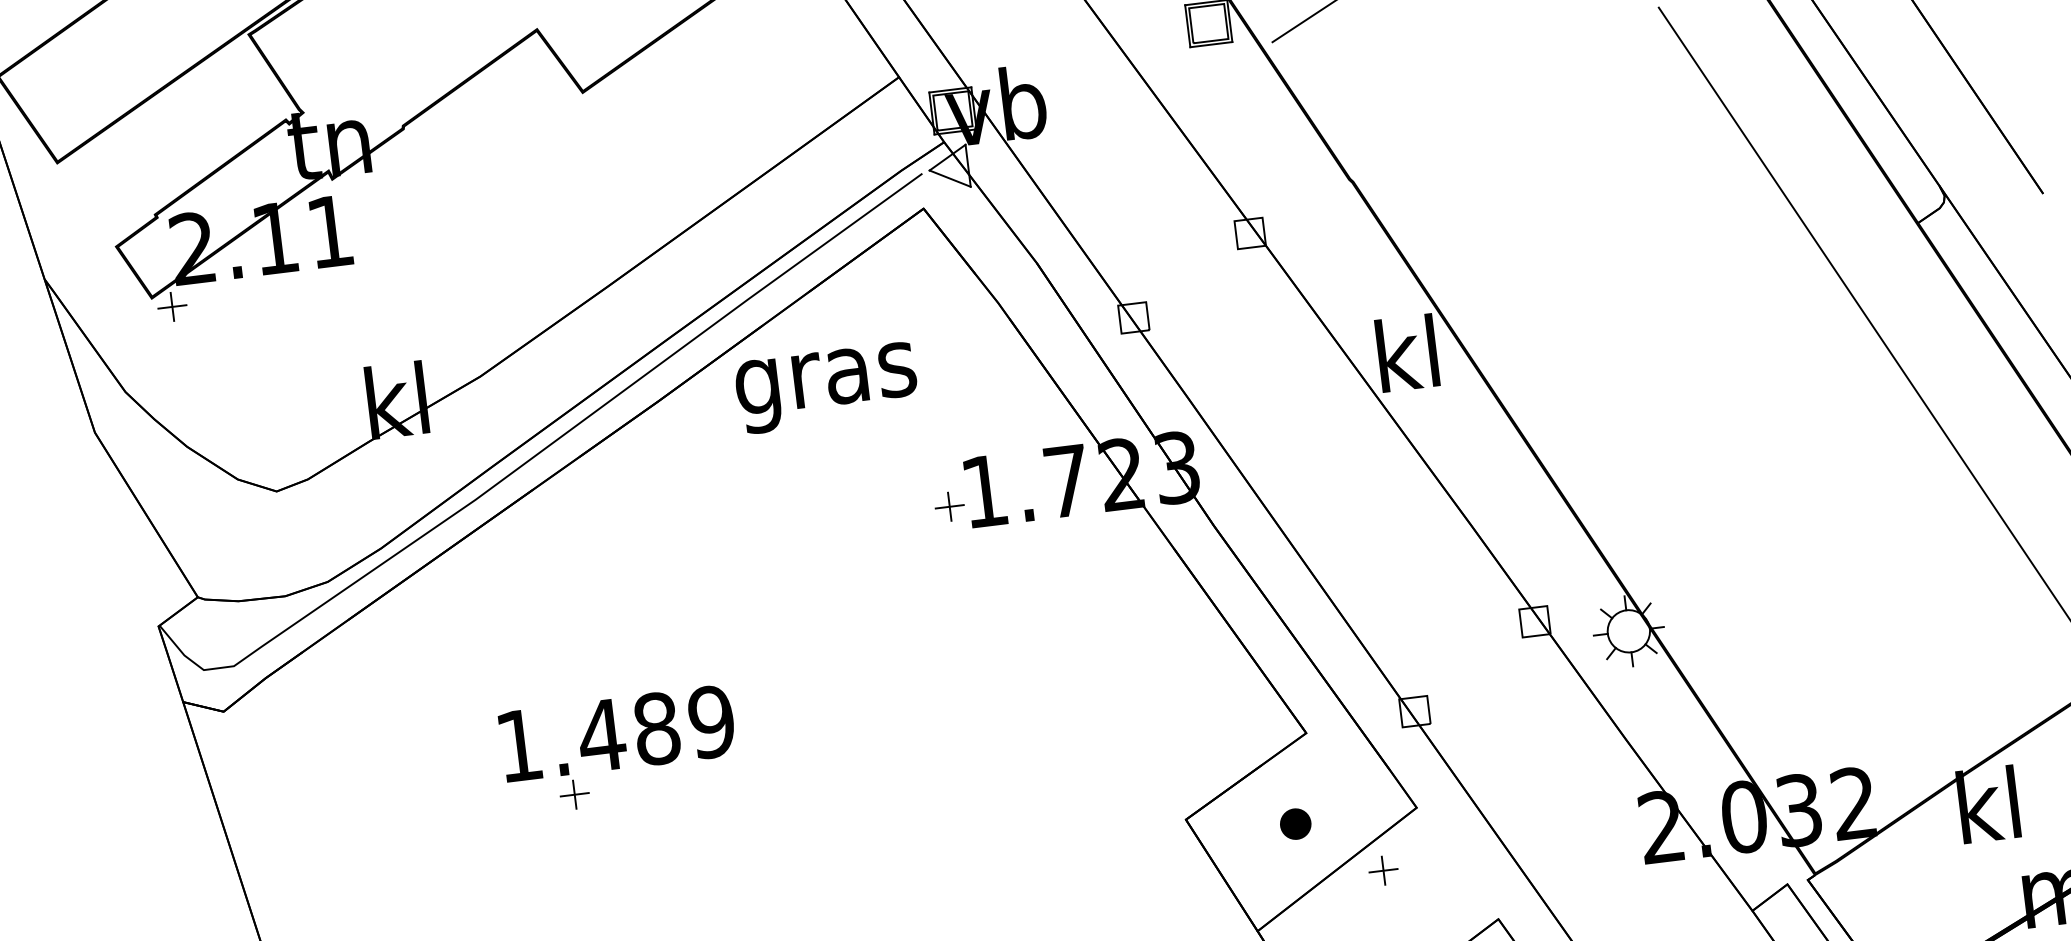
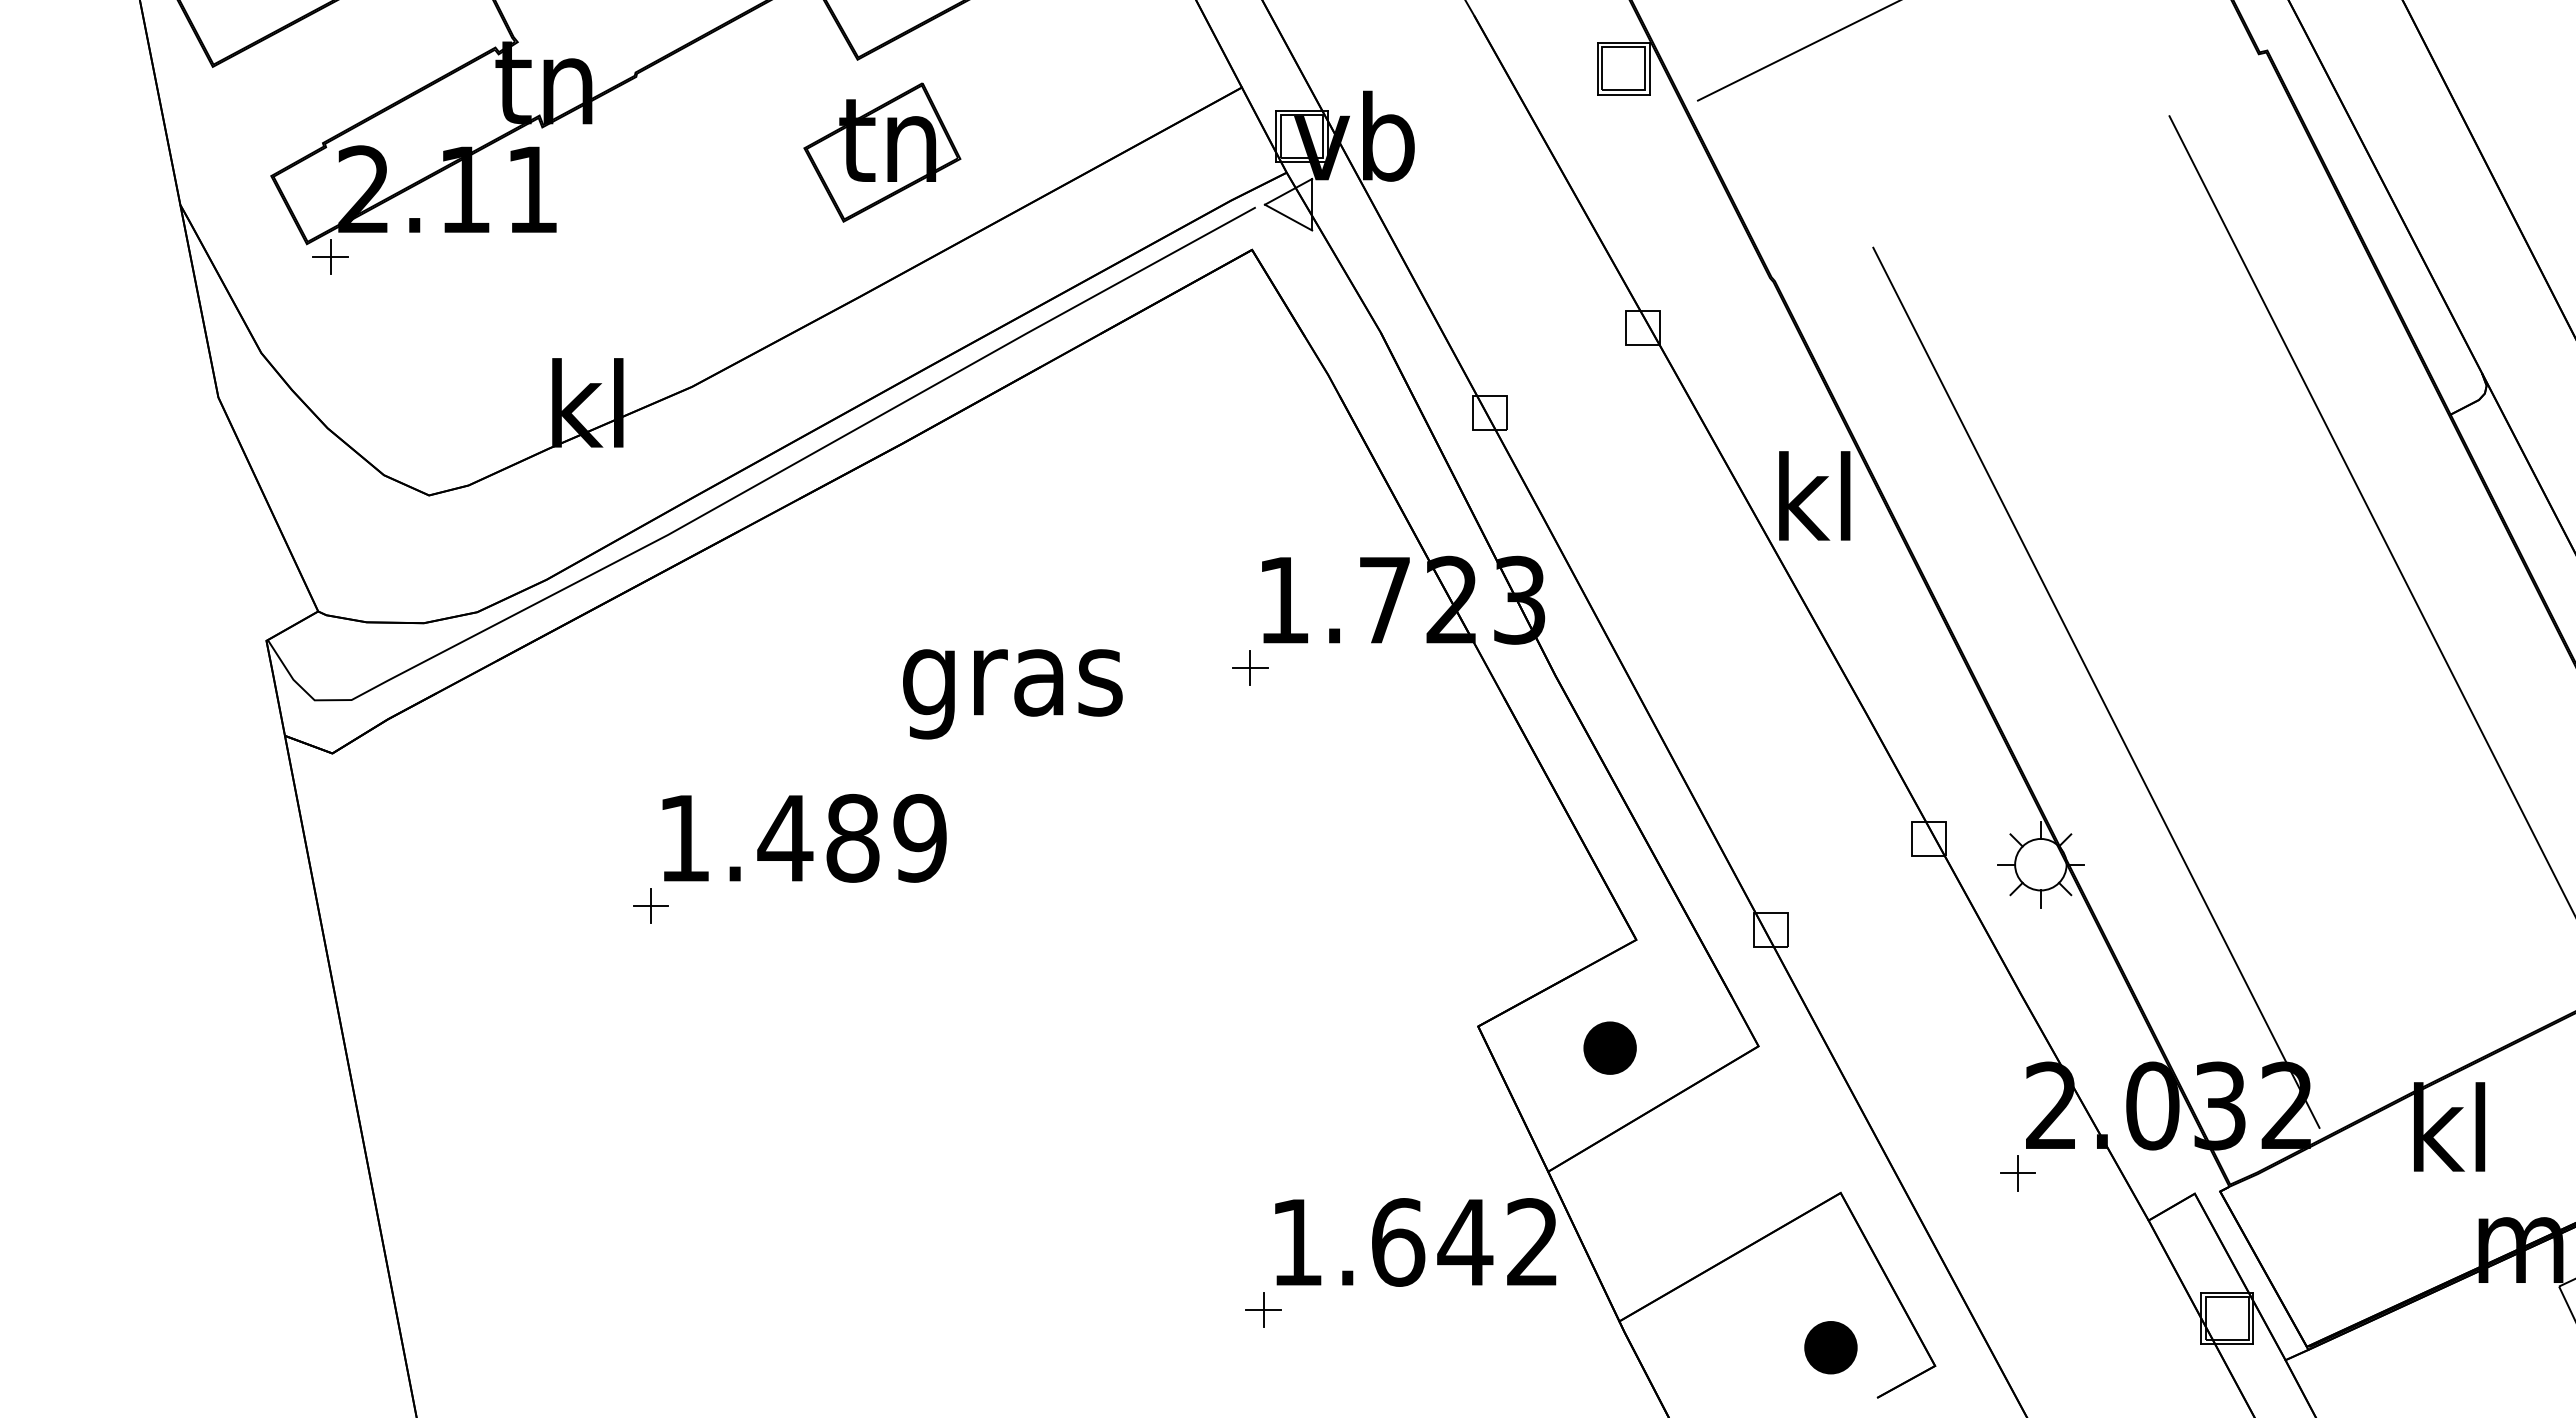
part: (612, 166) -> (882, 152), added
text: (826, 388) -> (1012, 694), moved
line: (1656, 481) -> (2096, 687), added
part: (949, 506) -> (1250, 667), moved
part: (574, 794) -> (650, 905), moved
part: (1295, 823) -> (1609, 1047), size x1.43
part: (1382, 870) -> (2017, 1173), moved

